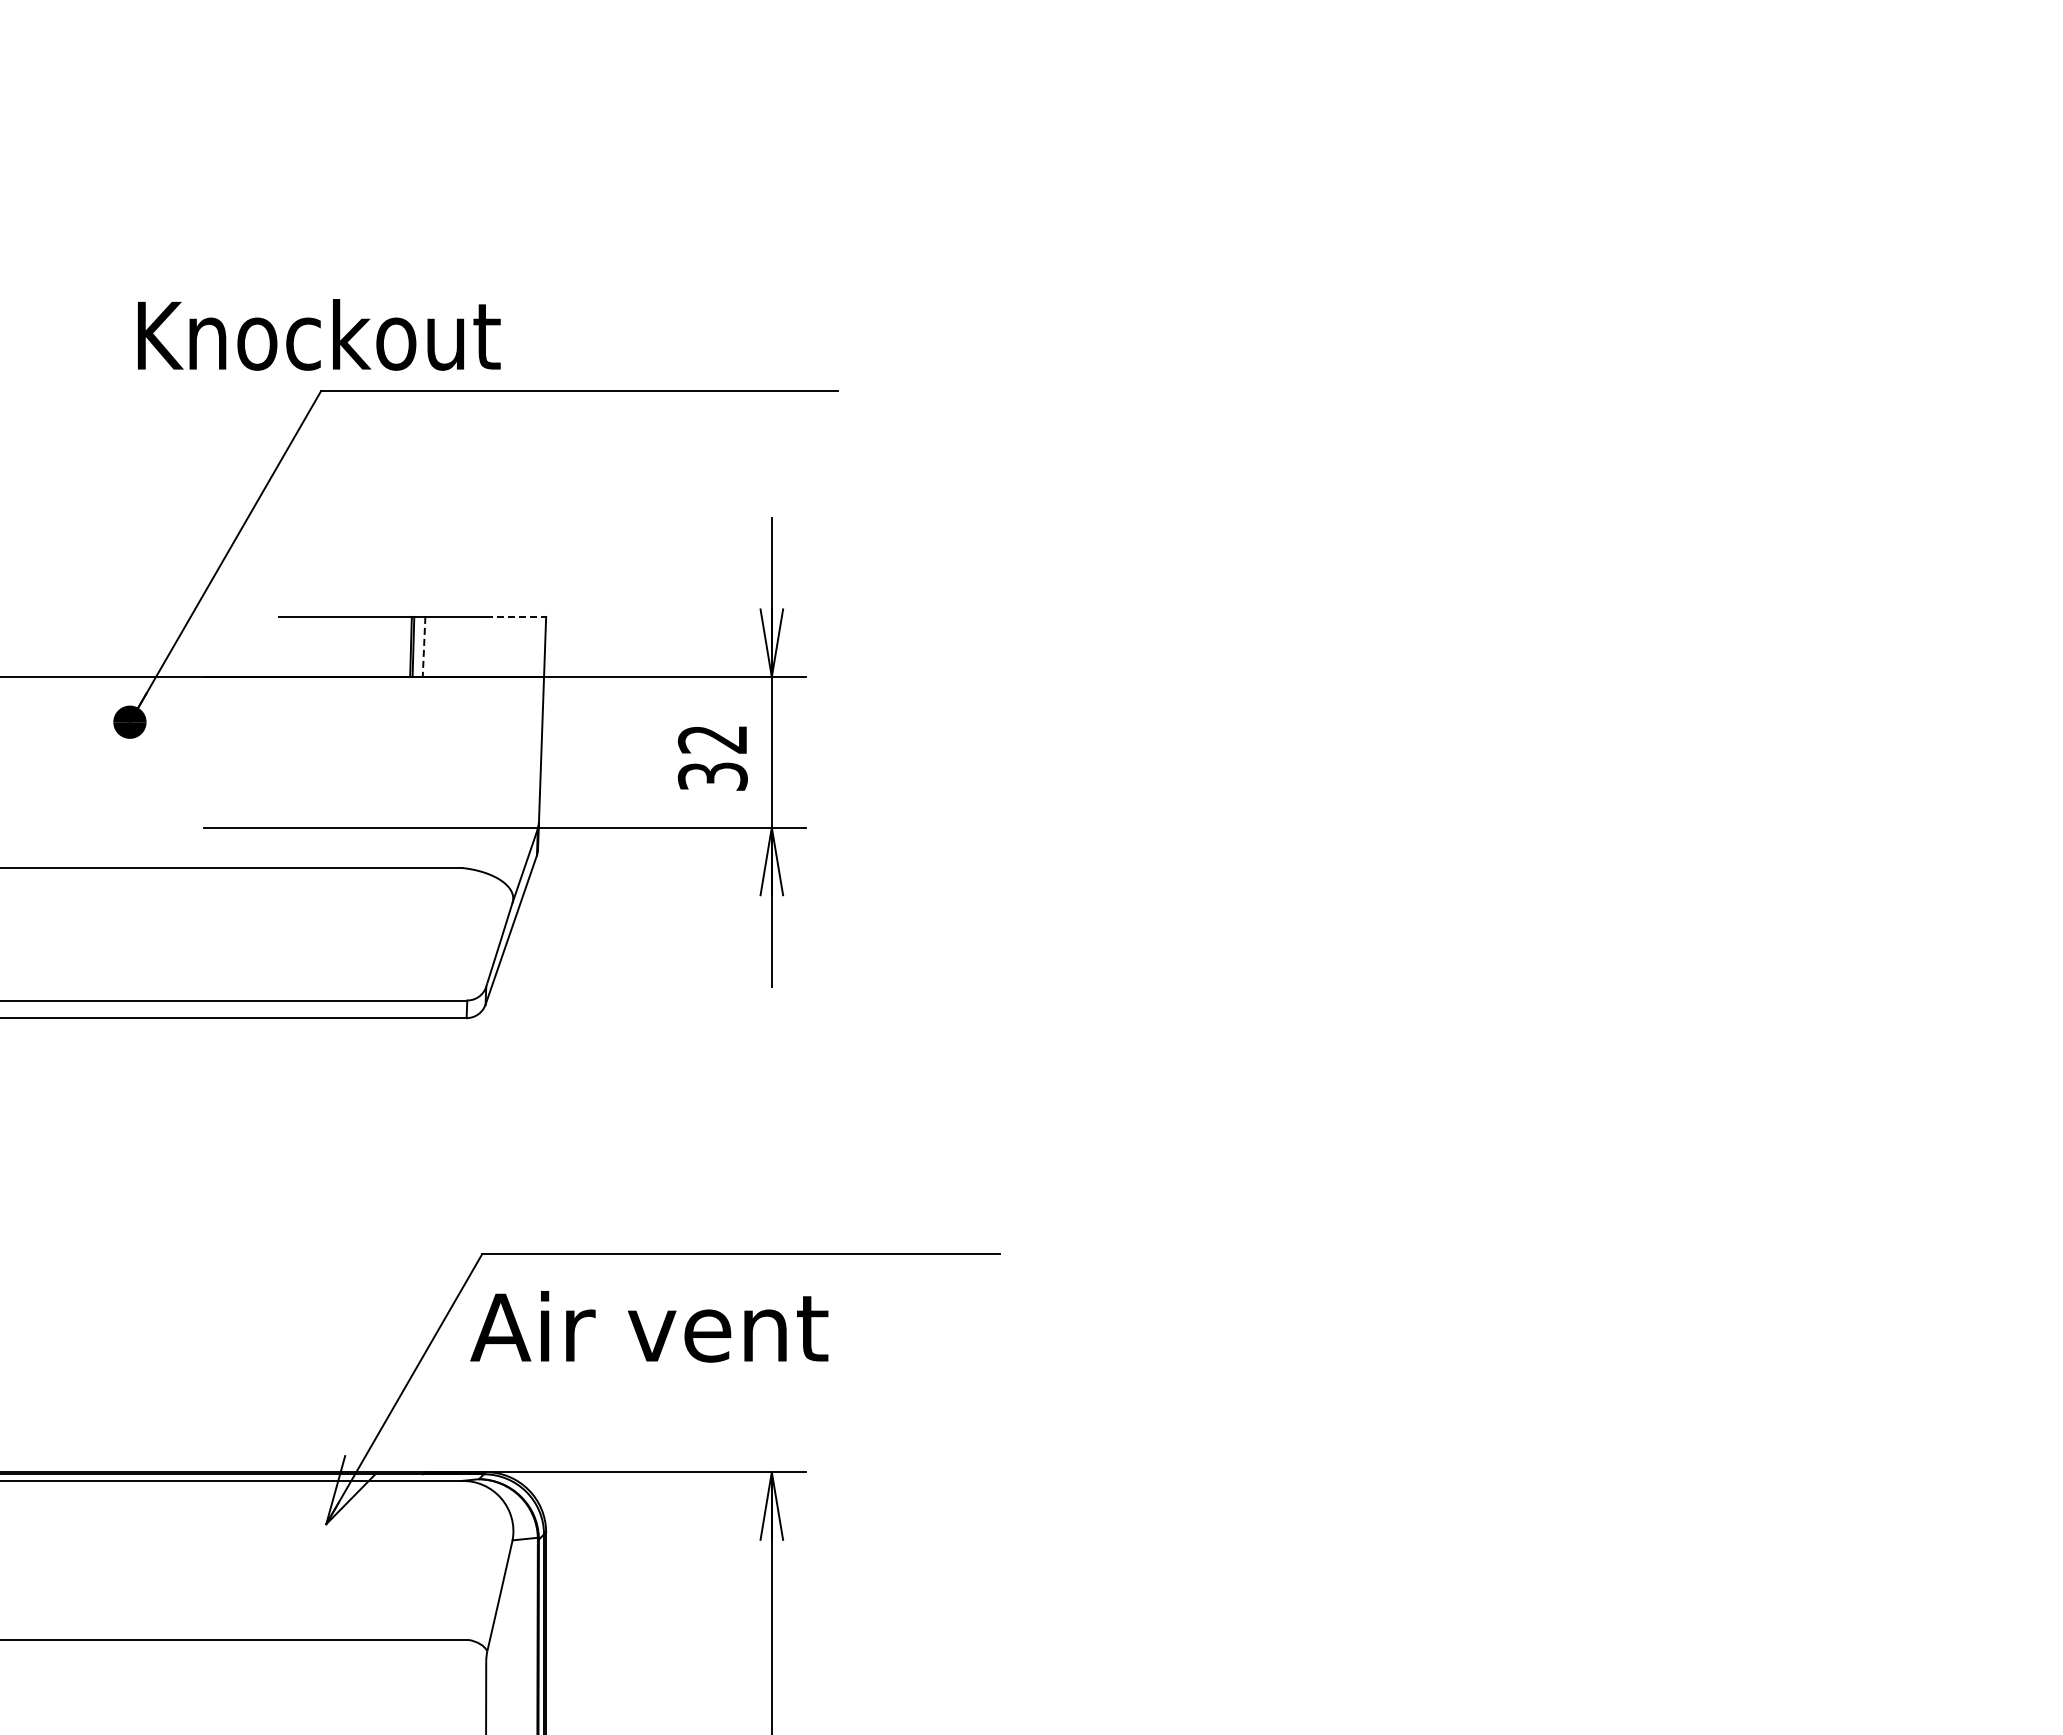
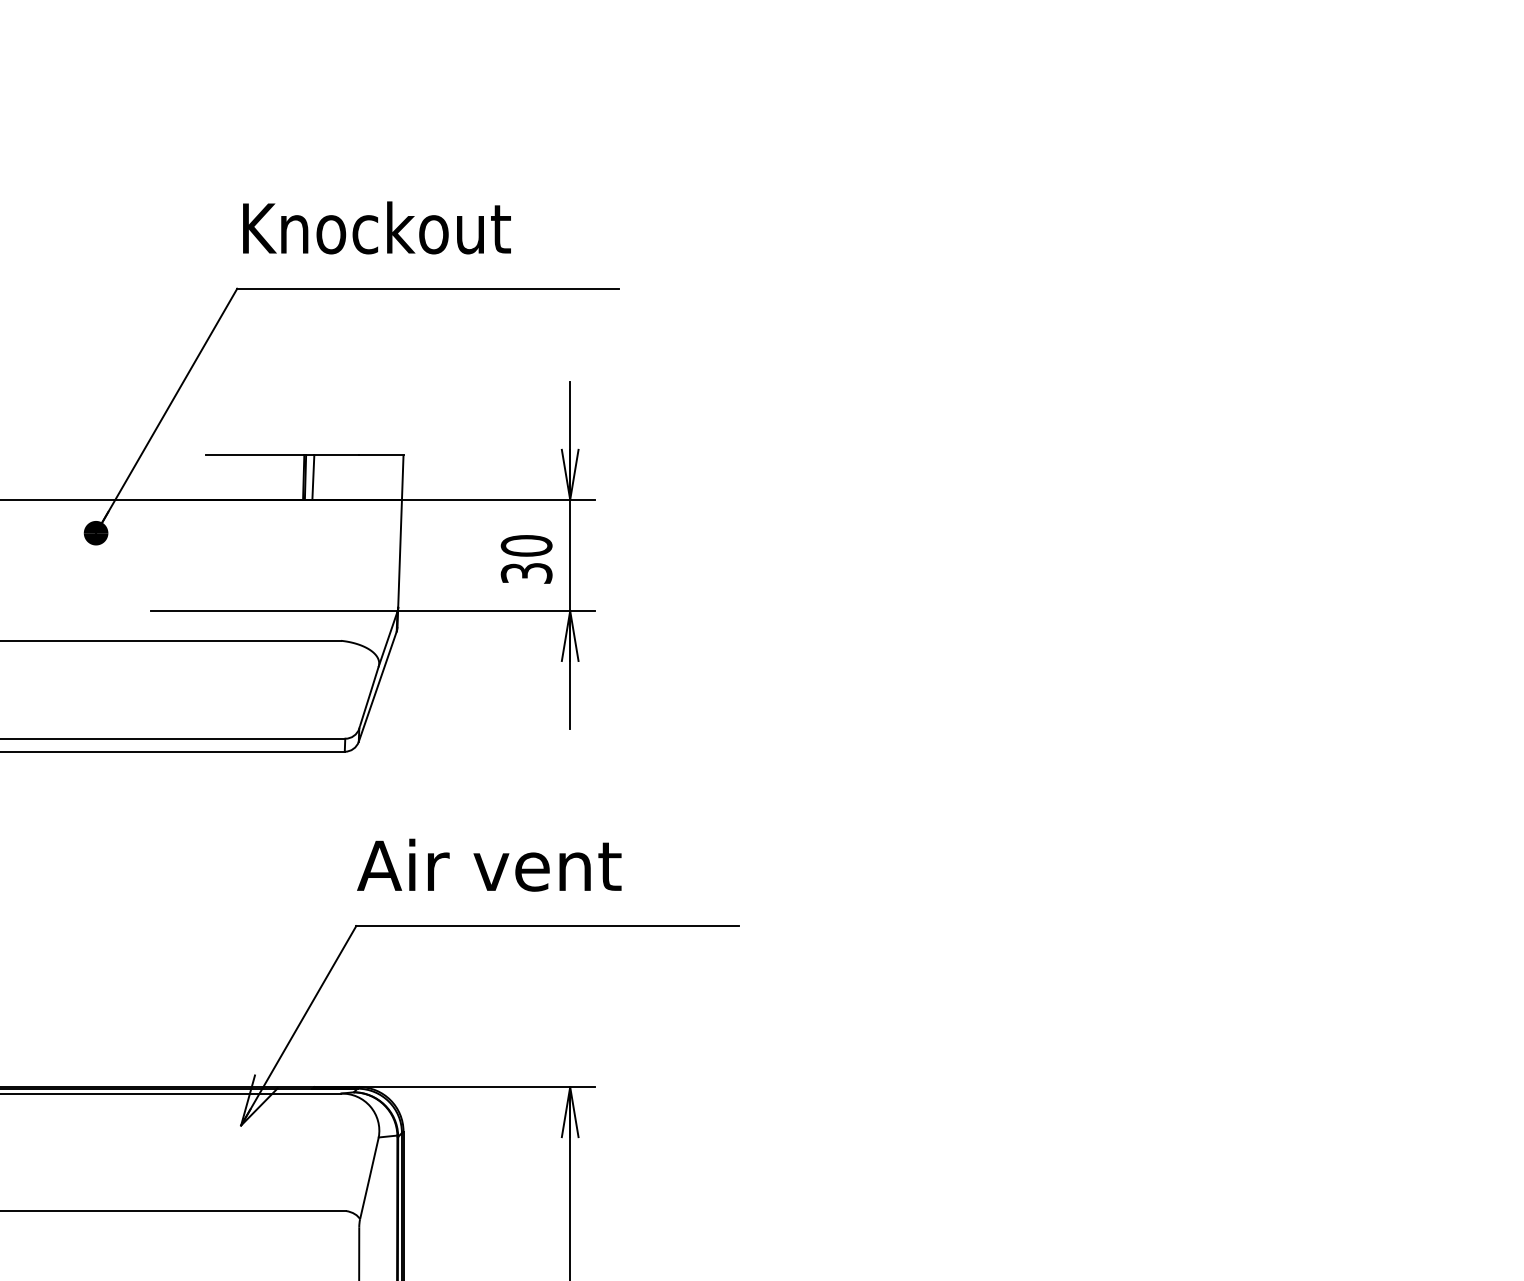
text: (319, 334) -> (377, 227), moved
line: (516, 616) -> (381, 455), dashed -> solid
line: (424, 647) -> (313, 478), dashed -> solid
text: (712, 739) -> (526, 545), 32 -> 30
text: (649, 1326) -> (489, 865), moved

